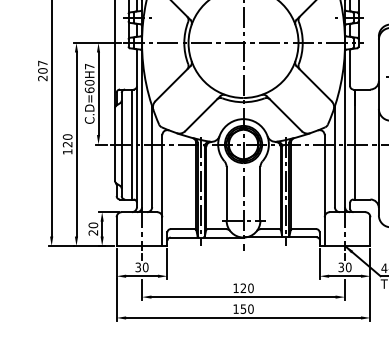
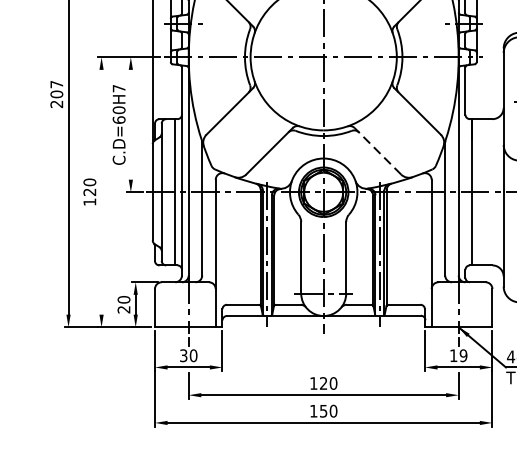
line: (98, 93) -> (130, 124), removed
line: (284, 113) -> (378, 151), solid -> dashed
line: (76, 144) -> (101, 192), removed
text: (344, 267) -> (457, 355), 30 -> 19

